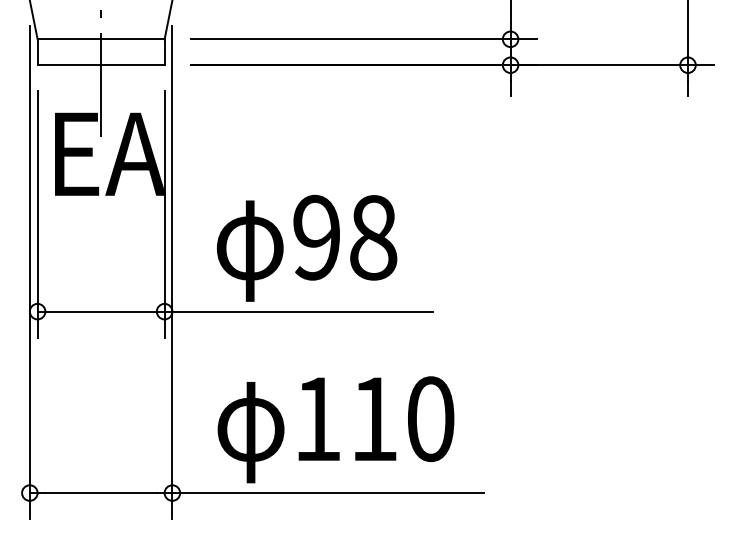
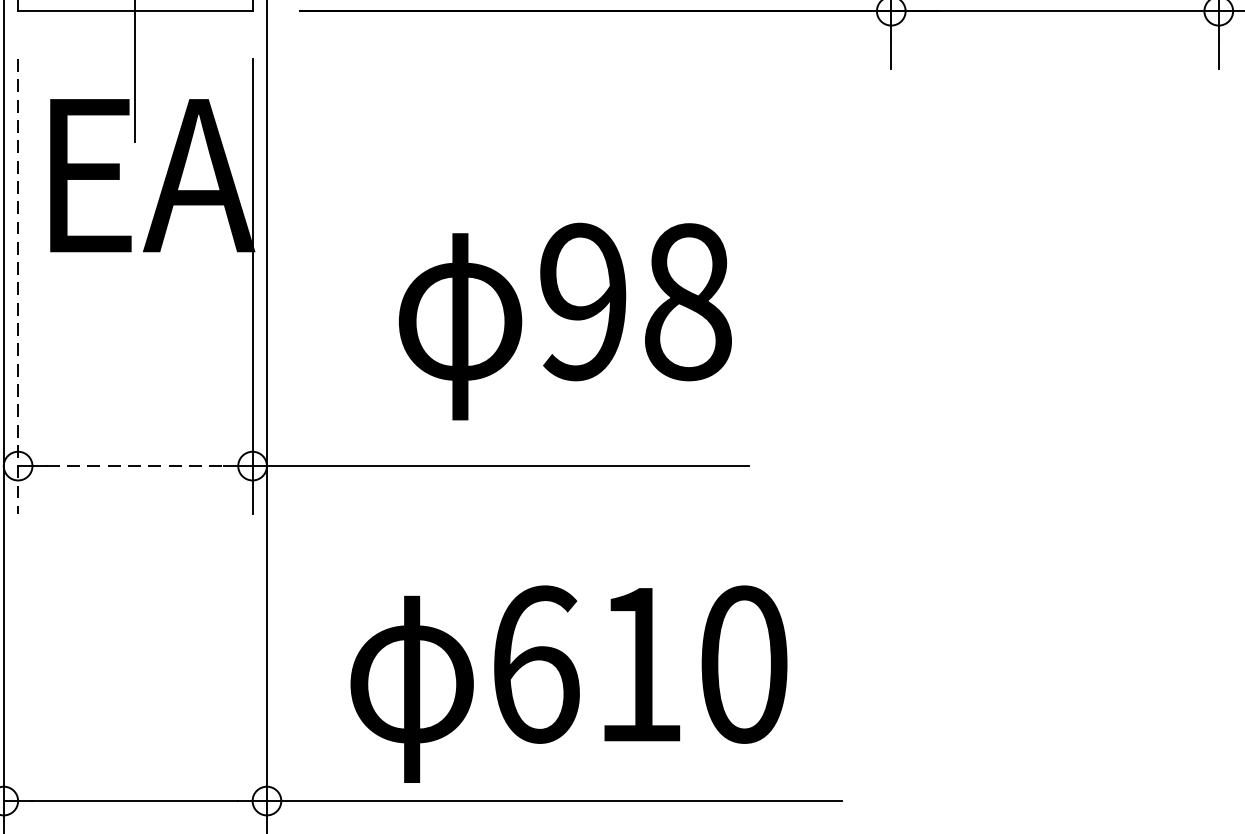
line: (37, 214) -> (17, 286), solid -> dashed
text: (306, 247) -> (564, 320), moved
line: (101, 311) -> (136, 465), solid -> dashed
text: (318, 419) -> (536, 665), 110 -> 610

